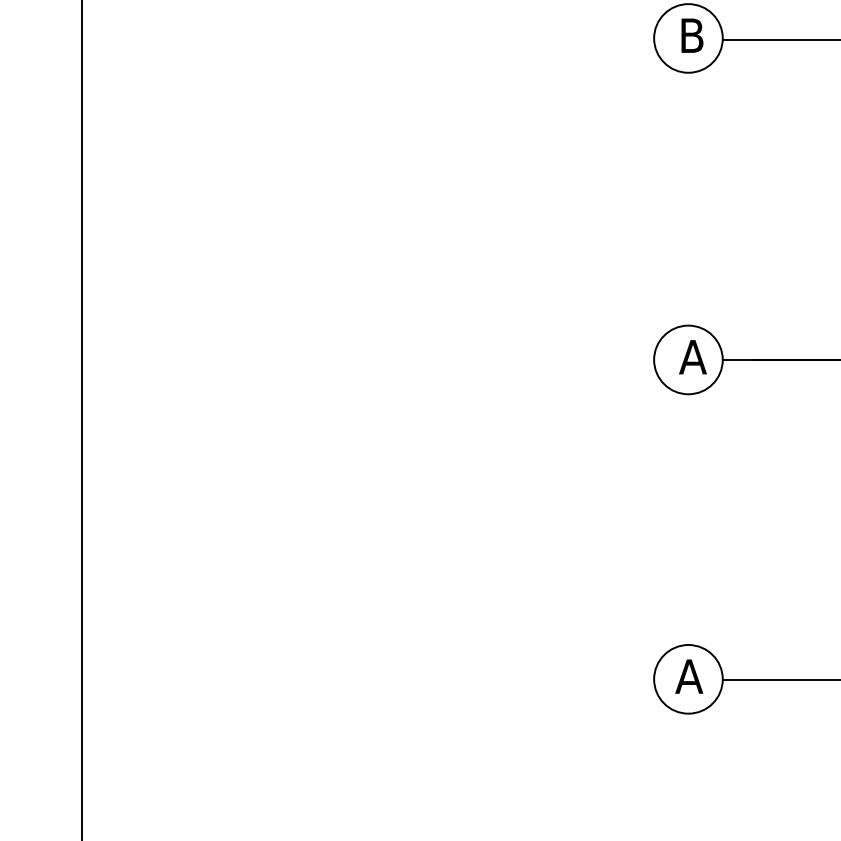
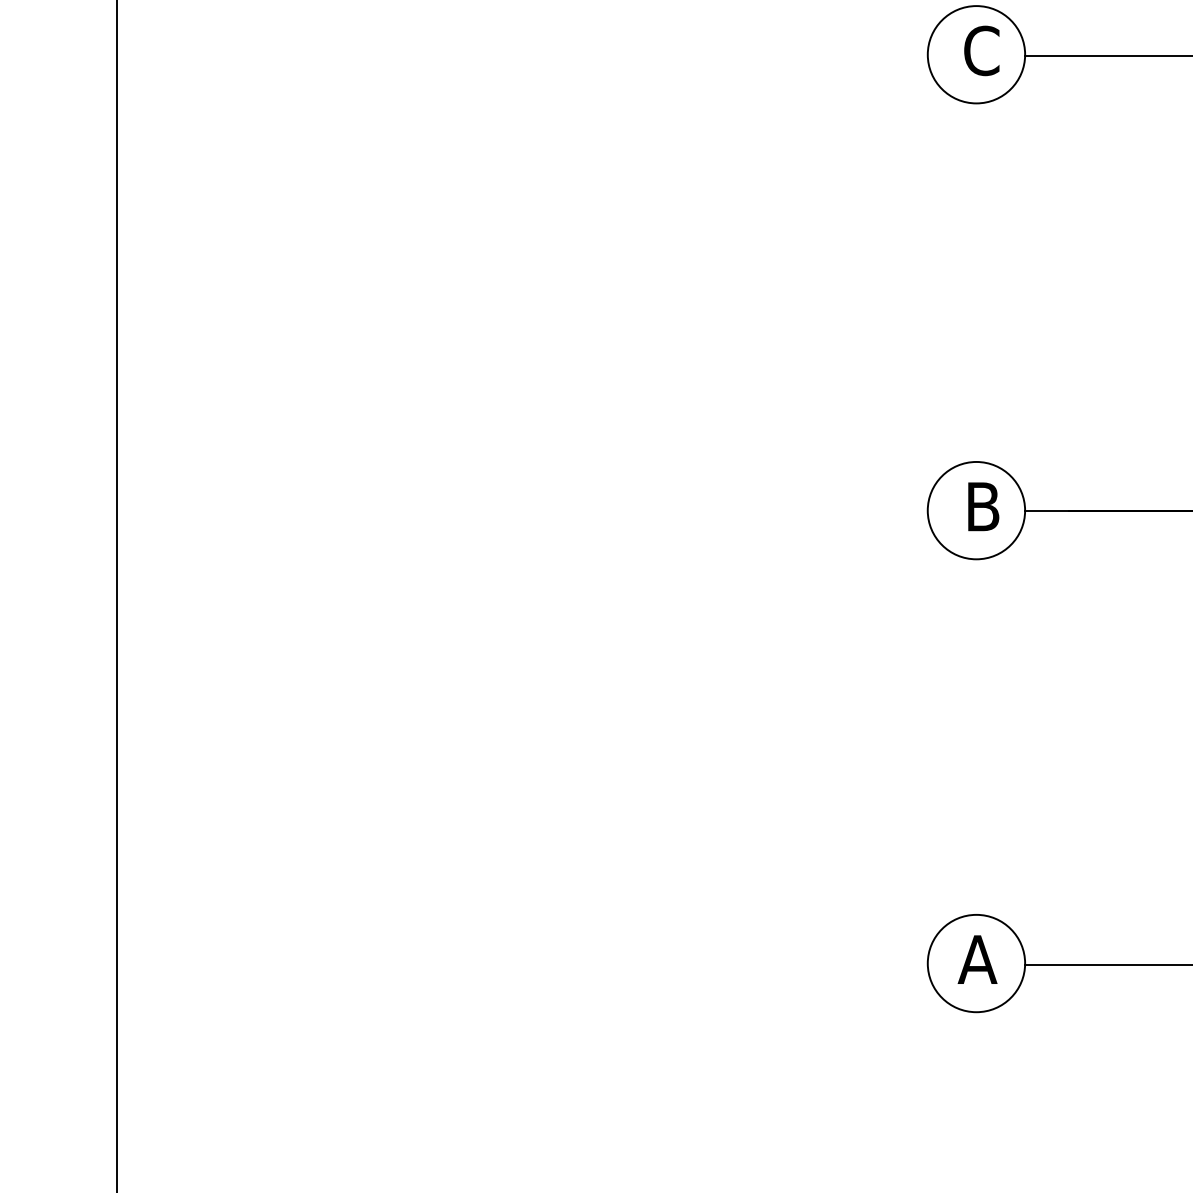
text: (691, 35) -> (980, 50), B -> C
text: (692, 357) -> (982, 507), A -> B

